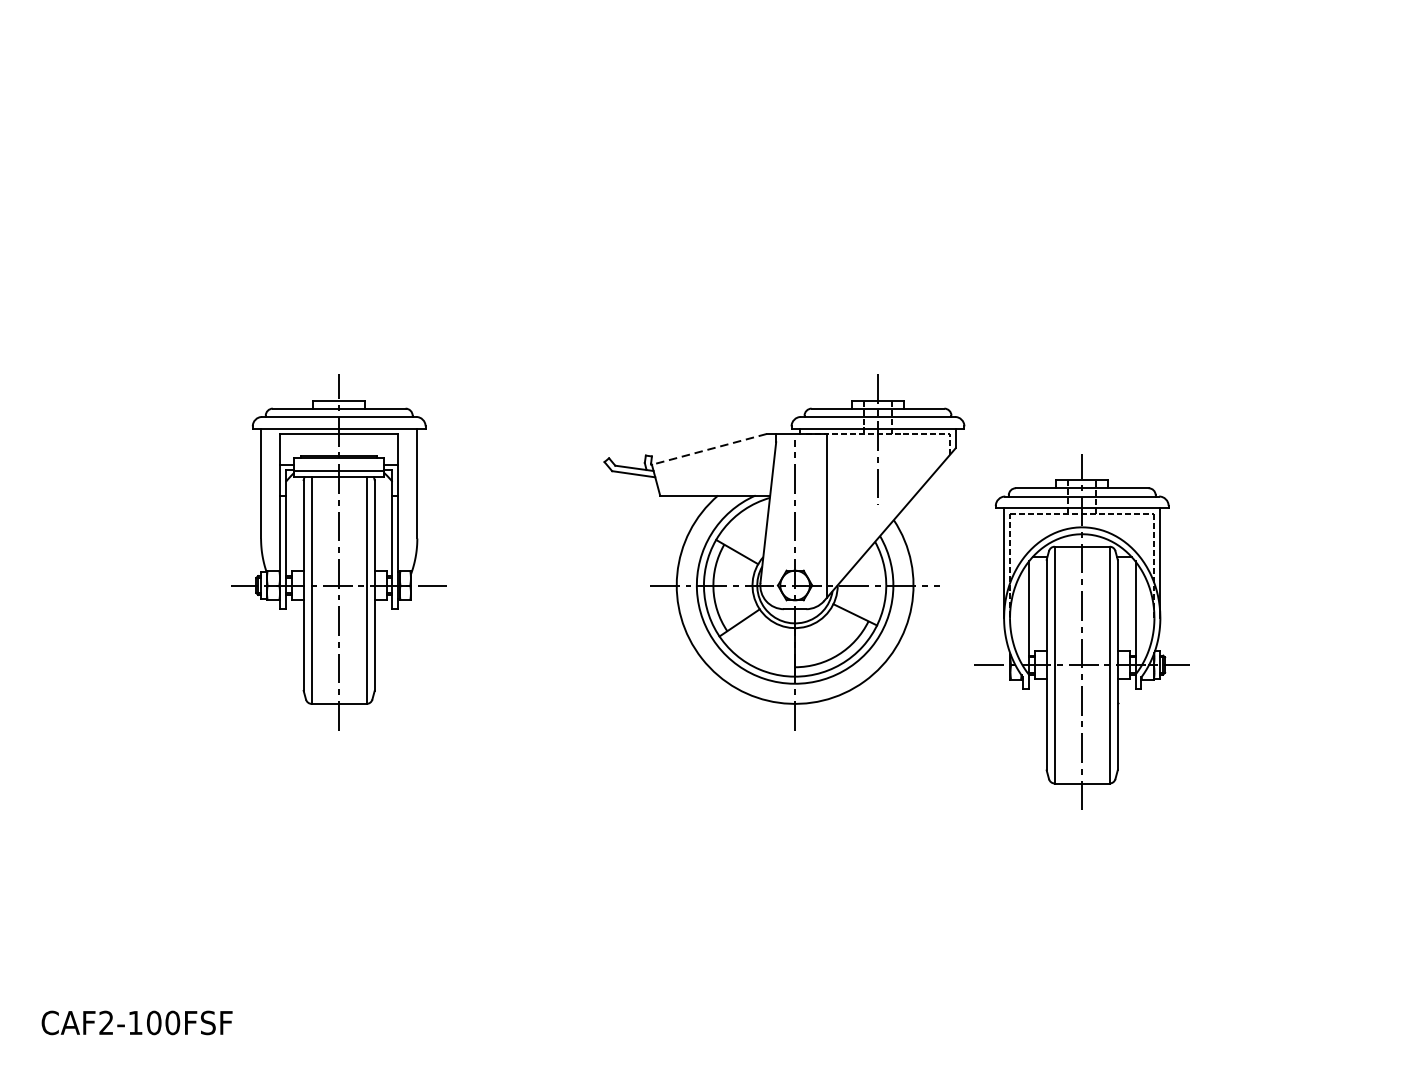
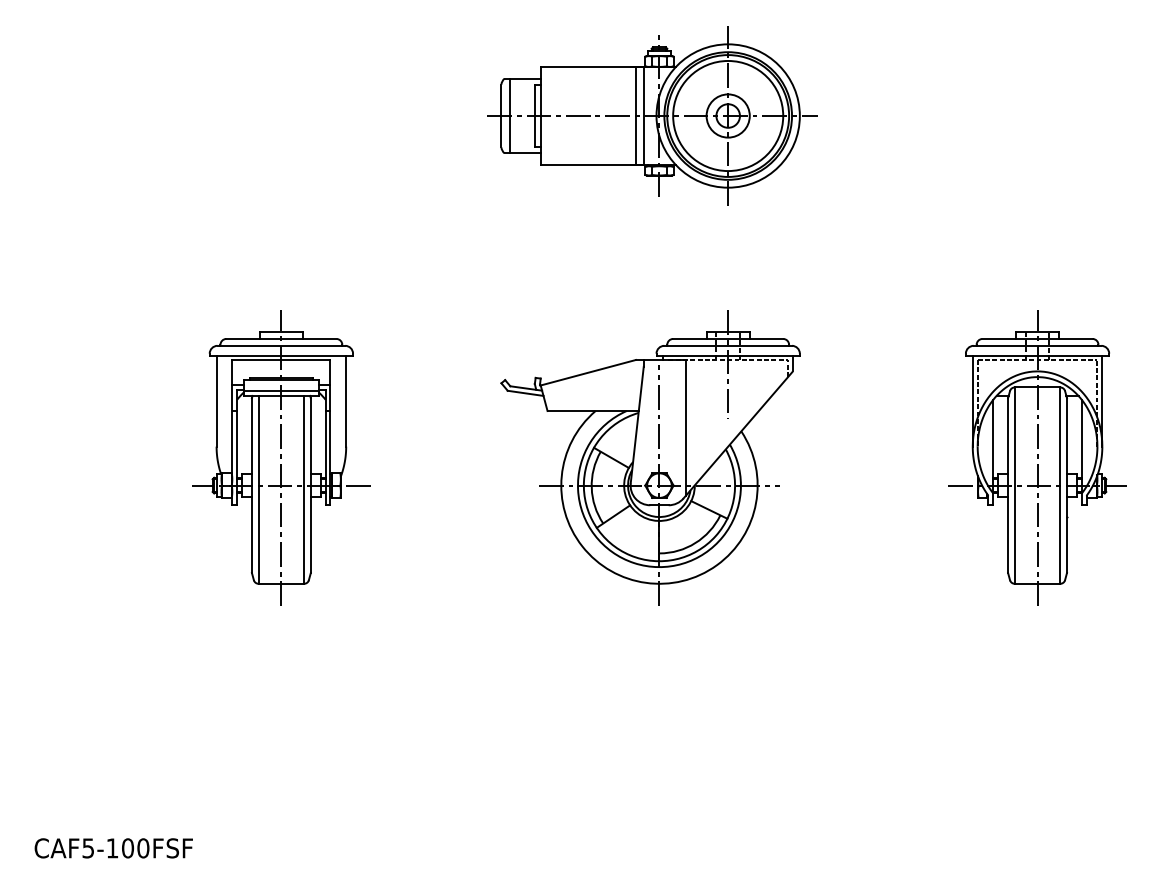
part: (786, 139) -> (652, 115), added
line: (708, 449) -> (587, 372), dashed -> solid
part: (1082, 631) -> (1037, 457), moved
text: (105, 1023) -> (87, 848), CAF2-100FSF -> CAF5-100FSF

